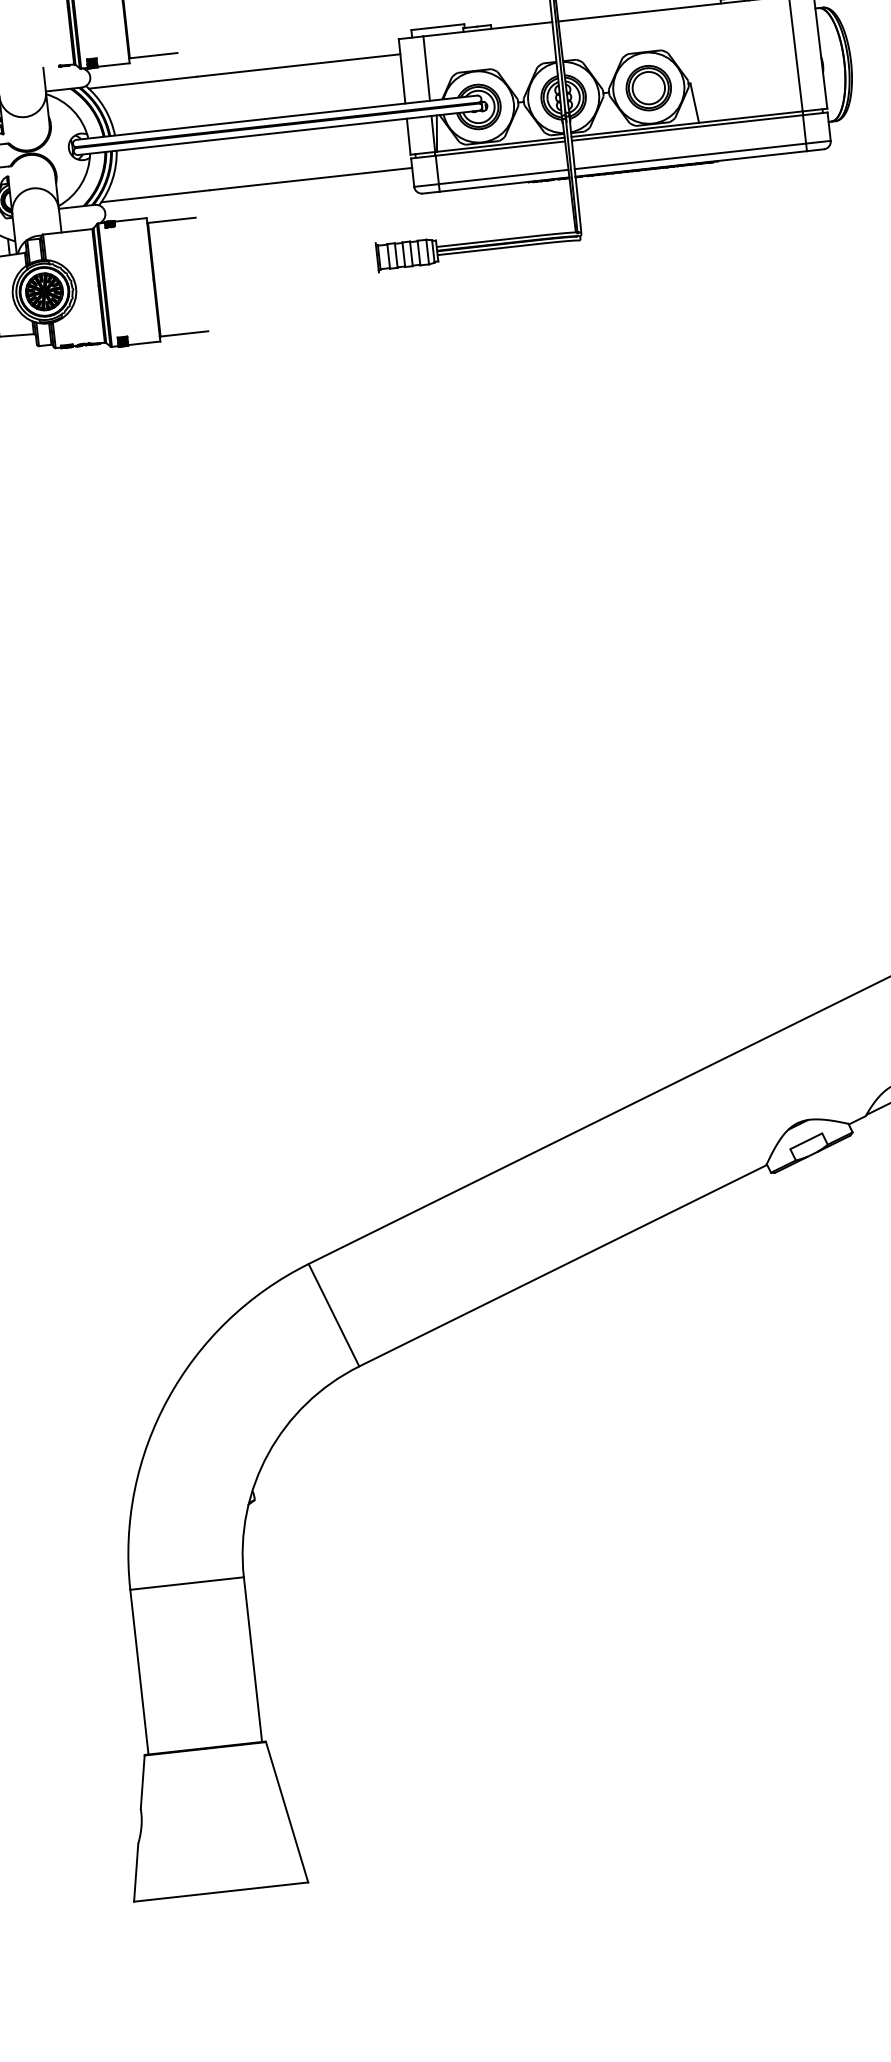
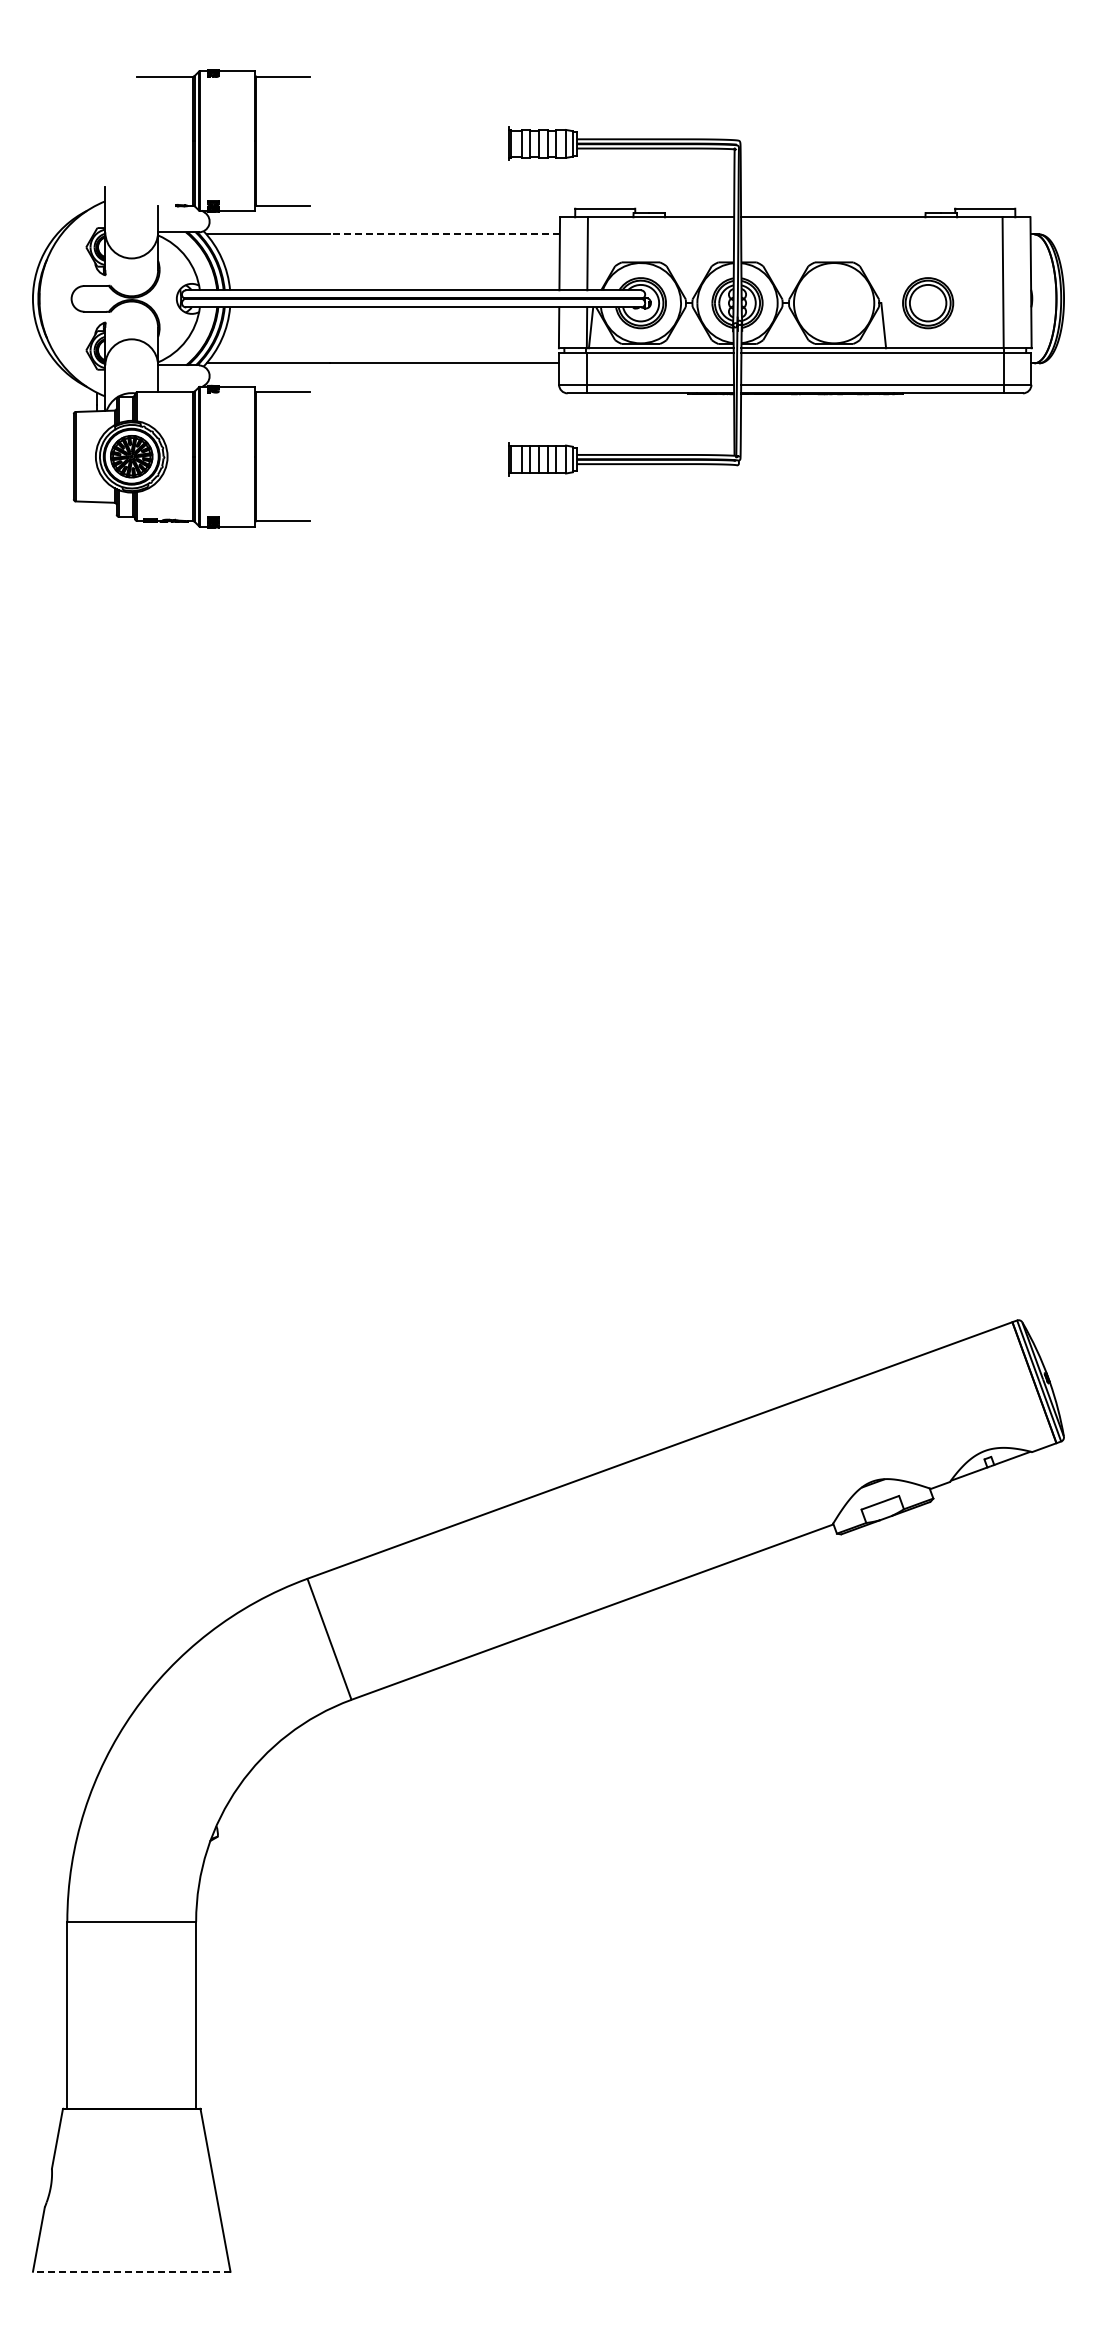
line: (298, 65) -> (444, 234), solid -> dashed
part: (649, 88) -> (928, 303), moved
line: (220, 1891) -> (131, 2271), solid -> dashed

